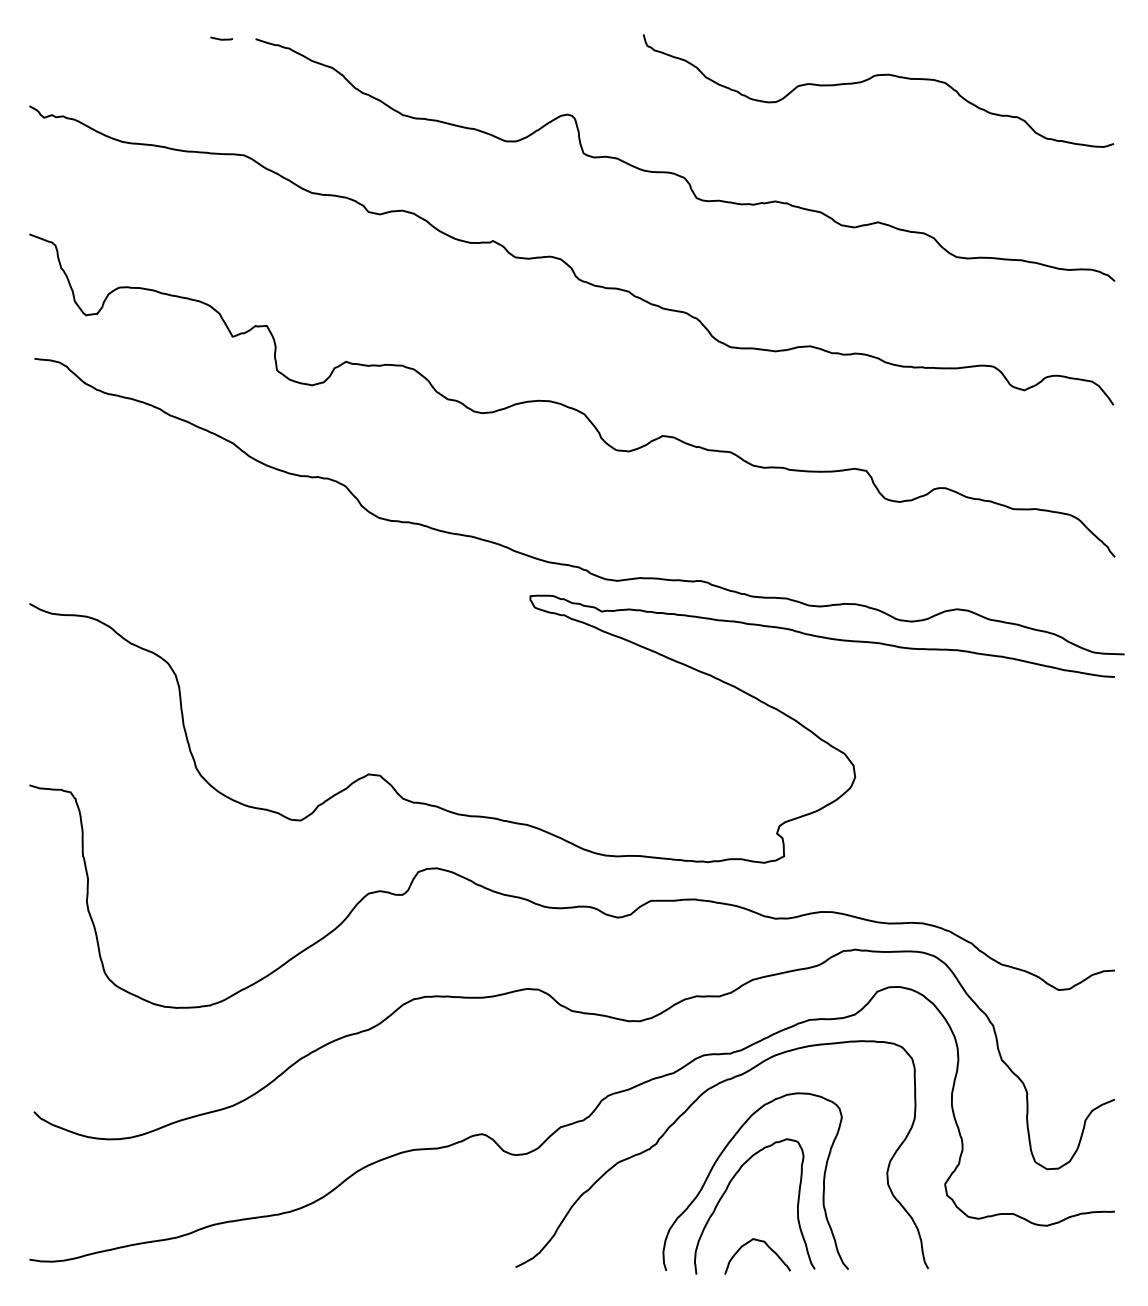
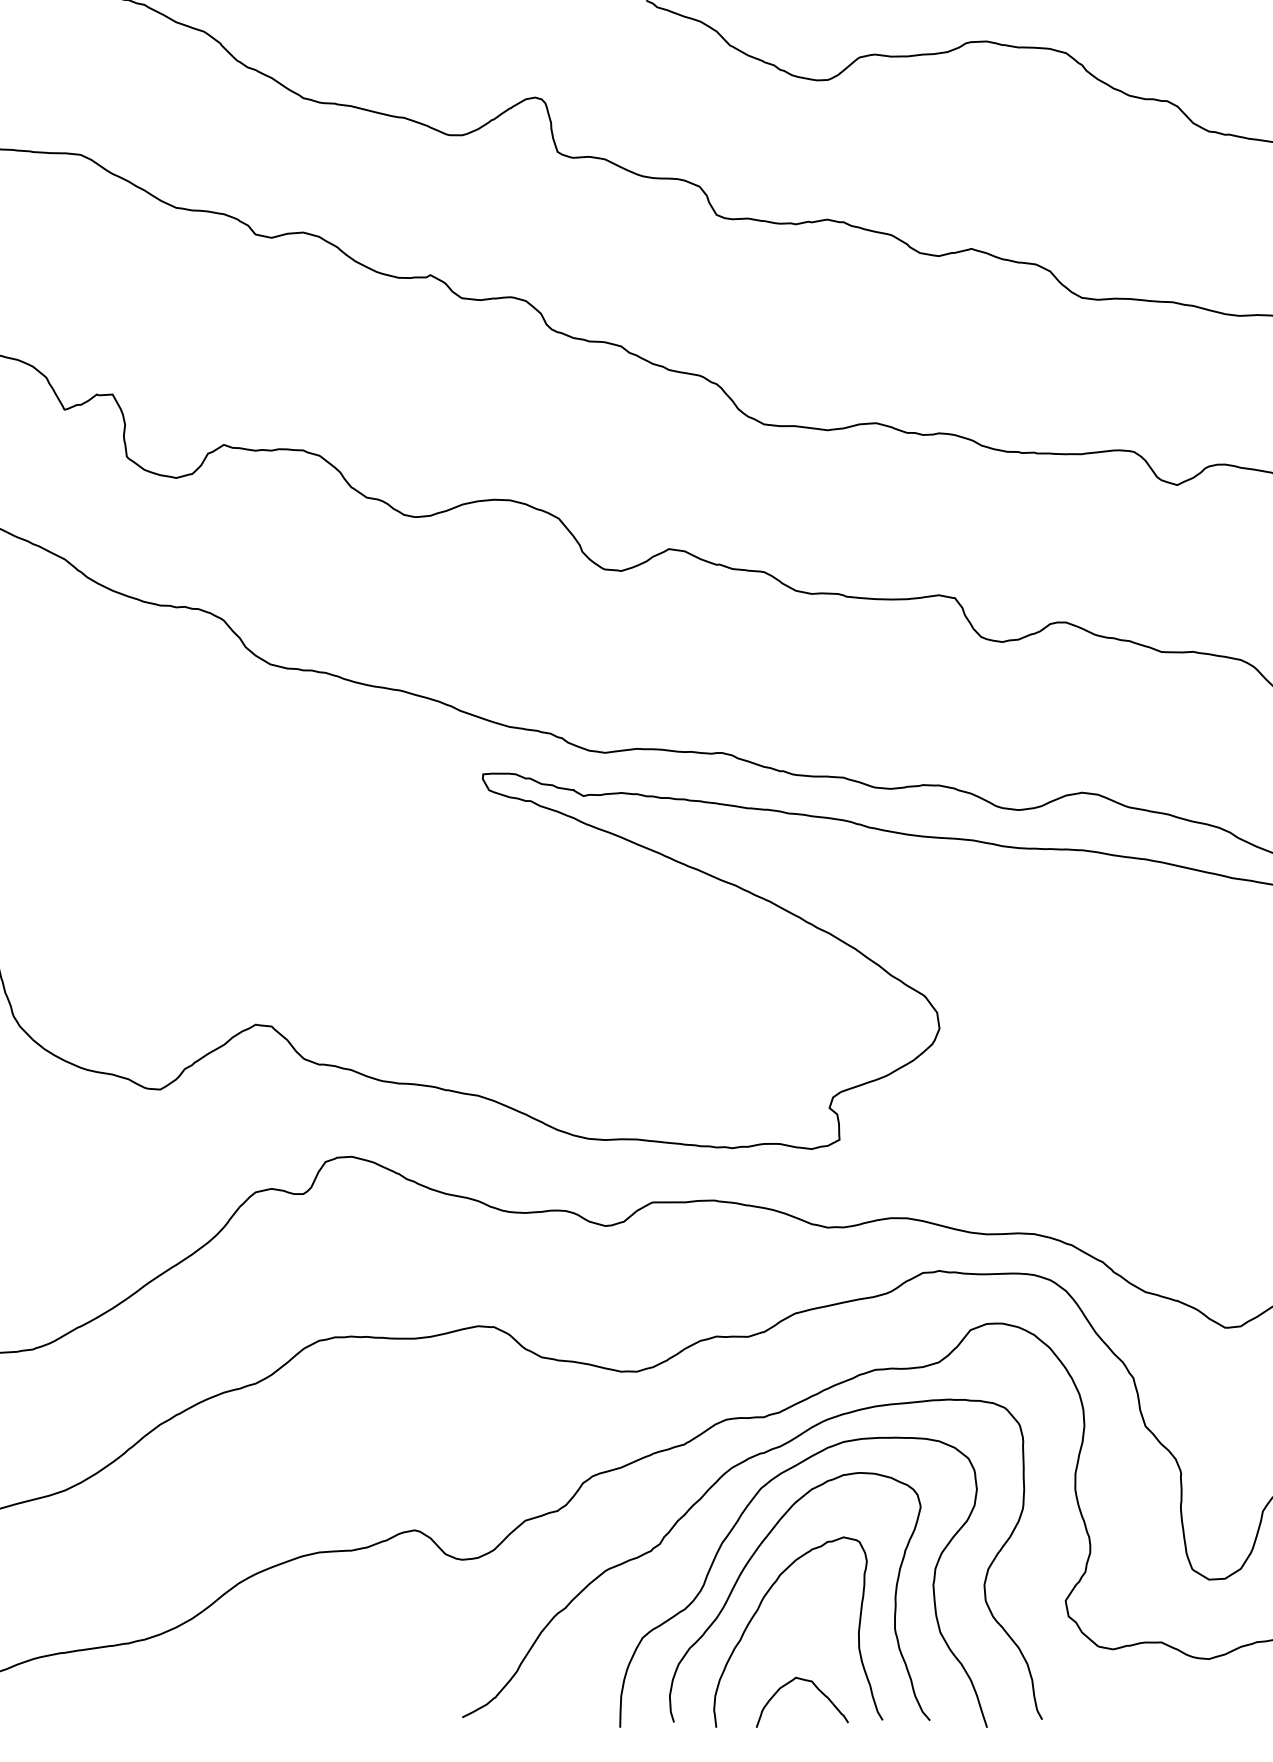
curve: (708, 1134) -> (733, 1530), added

